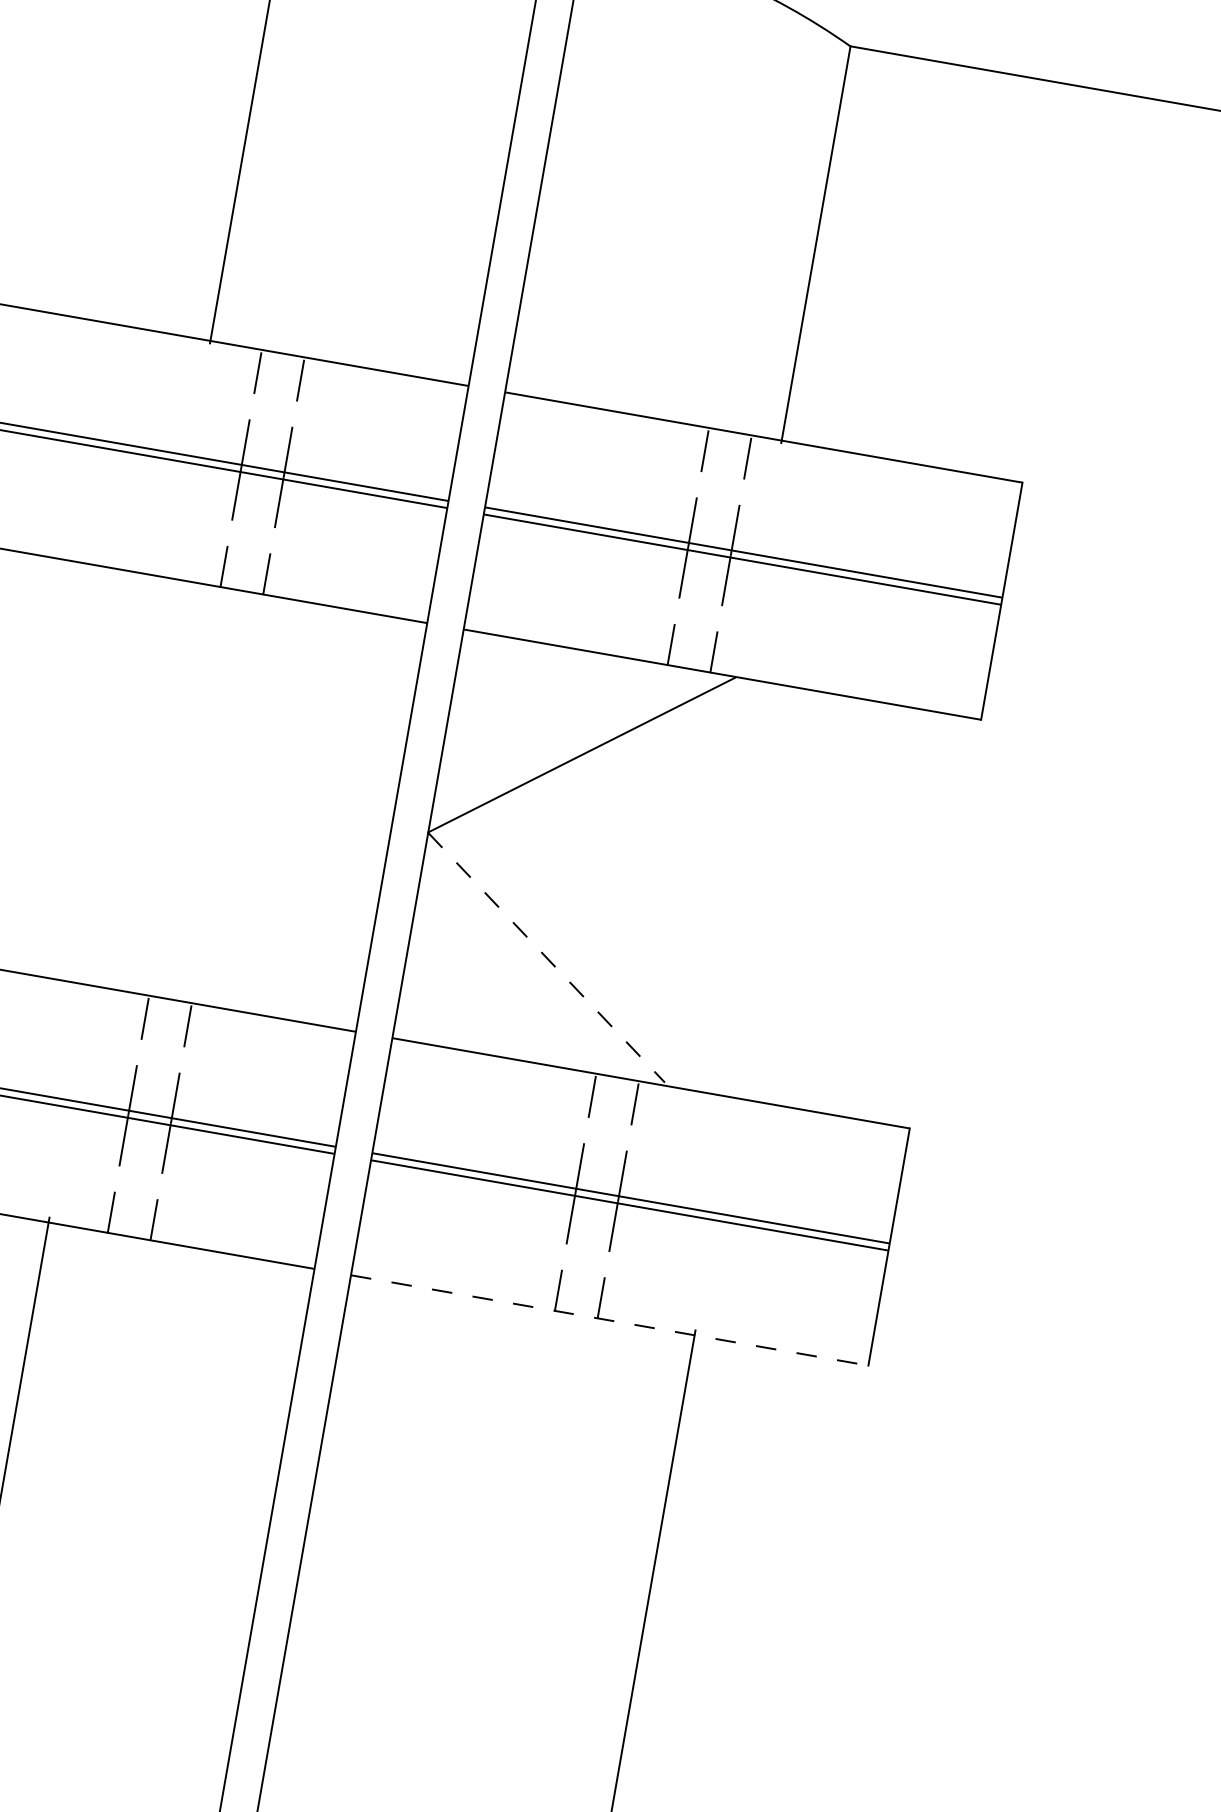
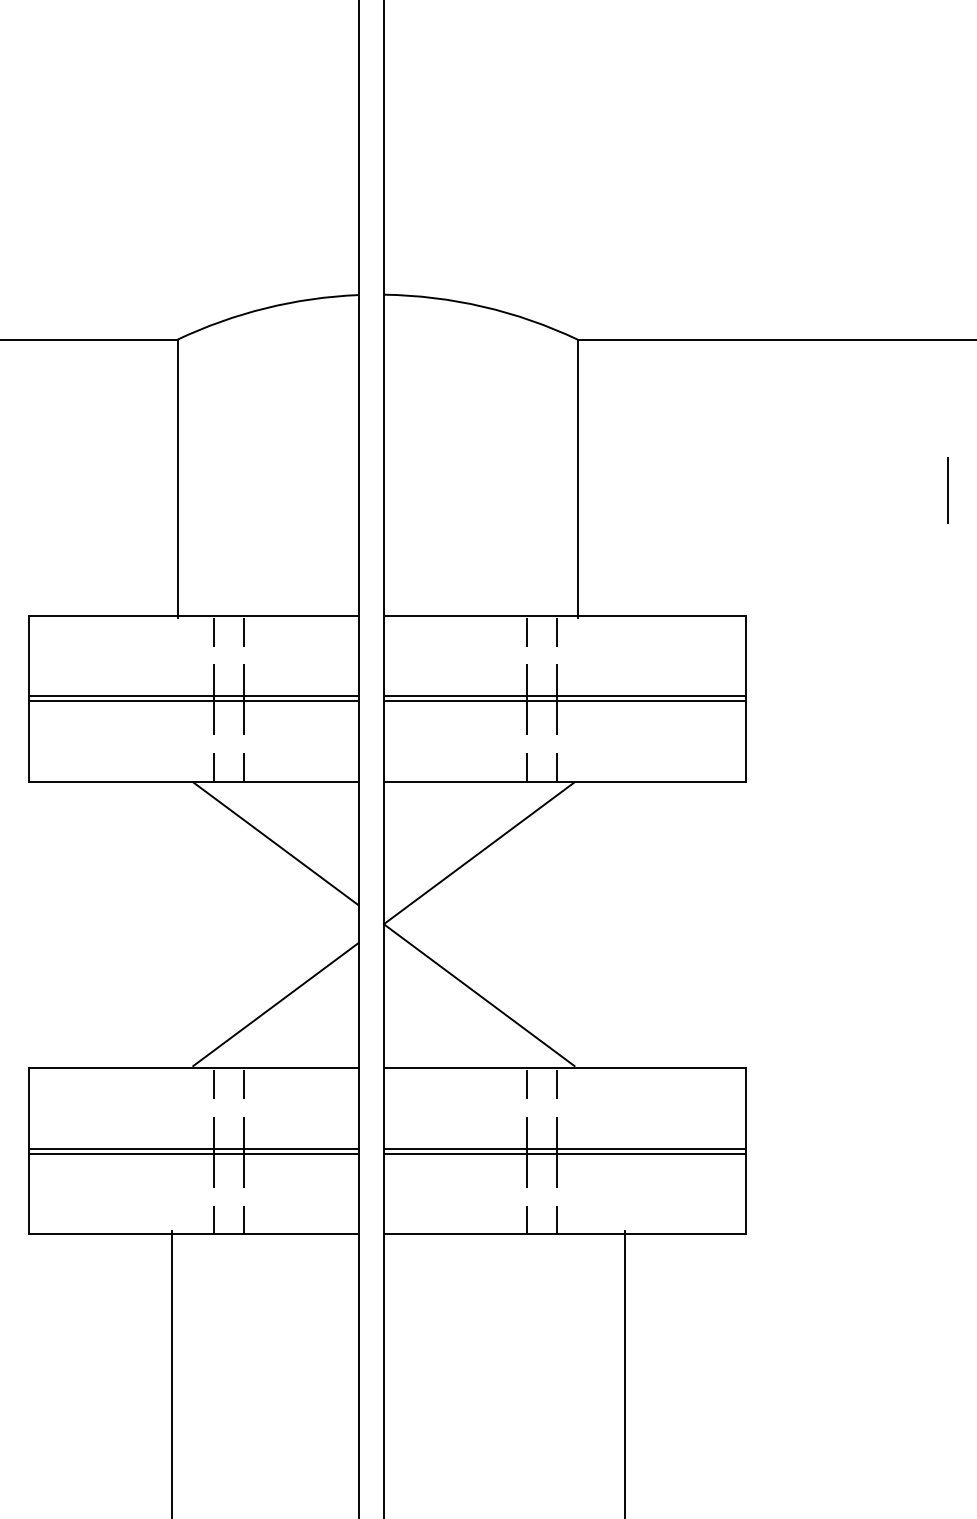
line: (293, 690) -> (275, 843), added
line: (253, 920) -> (275, 1004), added
line: (546, 958) -> (479, 995), dashed -> solid
line: (610, 1320) -> (565, 1234), dashed -> solid

